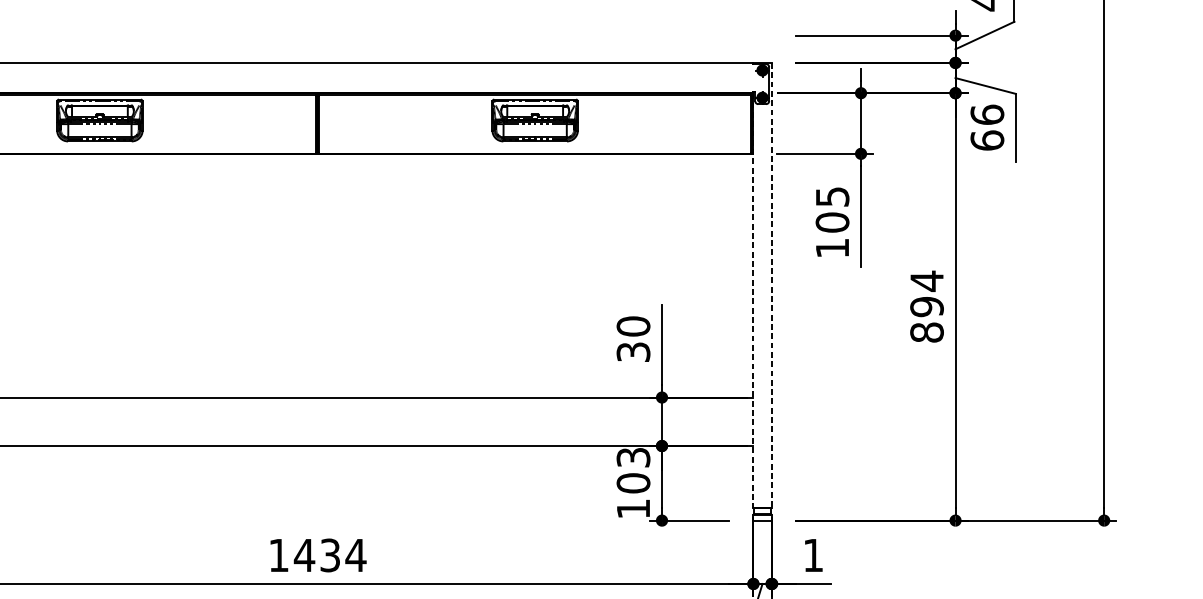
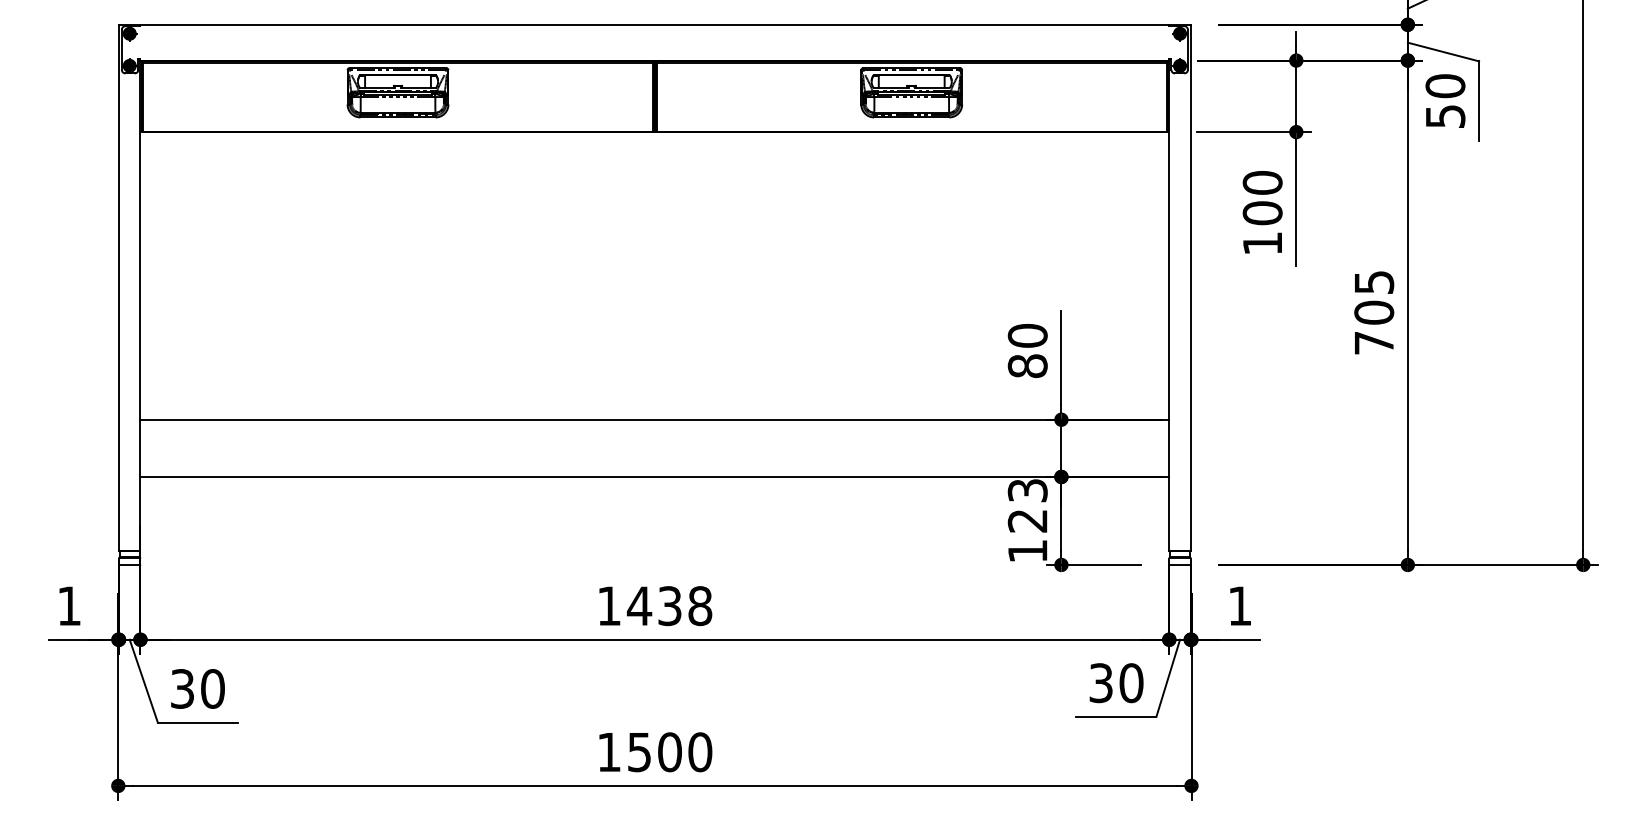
text: (987, 127) -> (1445, 101), 66 -> 50
text: (832, 196) -> (1262, 182), 105 -> 100
line: (771, 285) -> (1190, 287), dashed -> solid
line: (753, 301) -> (1169, 306), dashed -> solid
text: (927, 306) -> (1374, 312), 894 -> 705
text: (633, 352) -> (1027, 366), 30 -> 80
text: (633, 482) -> (1027, 520), 103 -> 123
text: (355, 555) -> (699, 606), 1434 -> 1438

